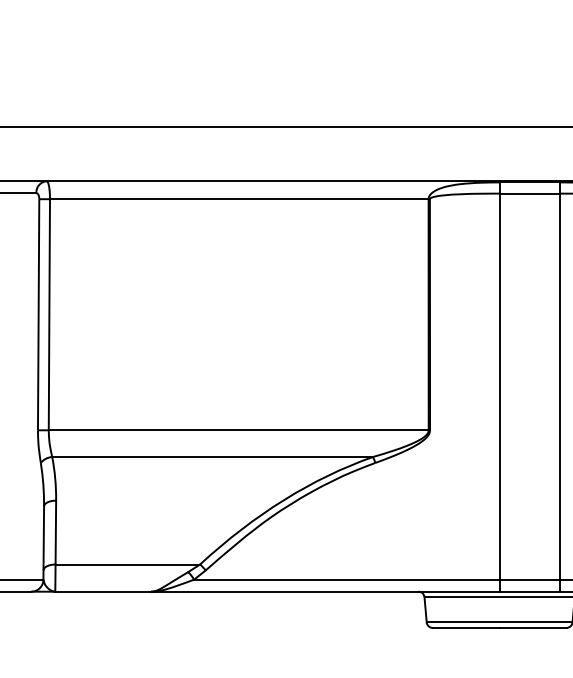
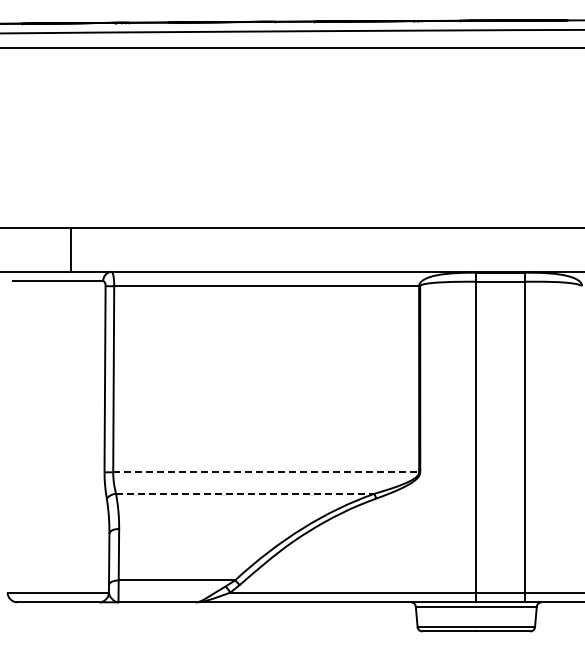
line: (239, 430) -> (266, 472), solid -> dashed
line: (213, 456) -> (245, 493), solid -> dashed

